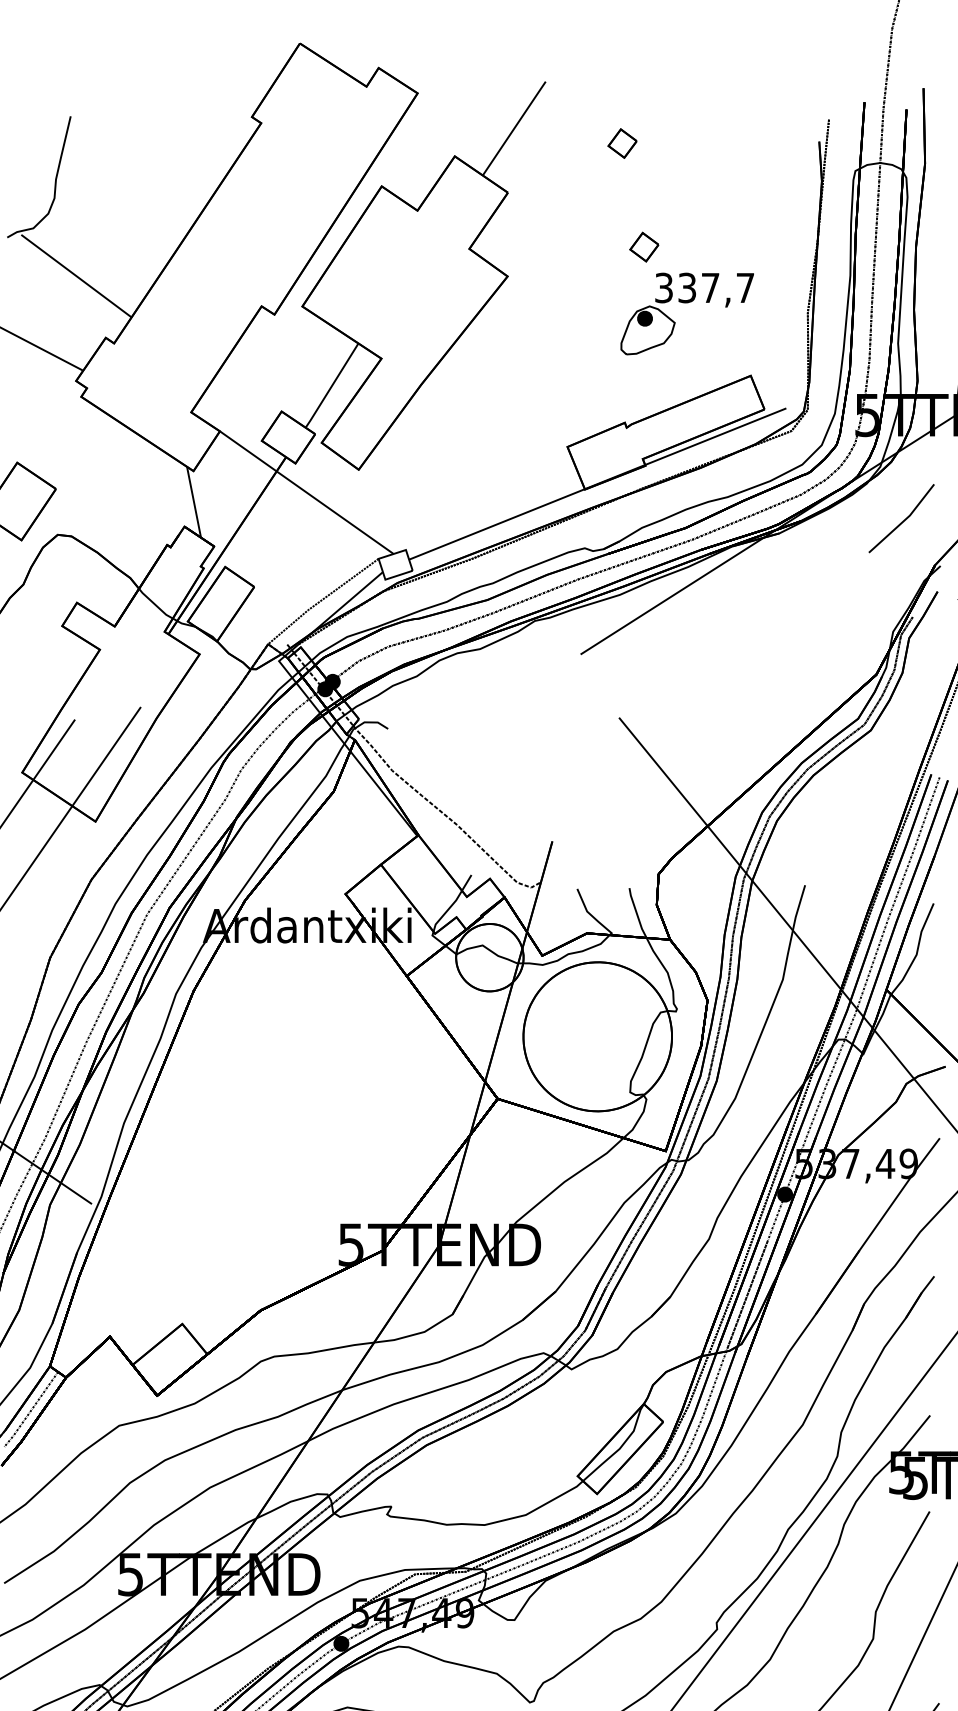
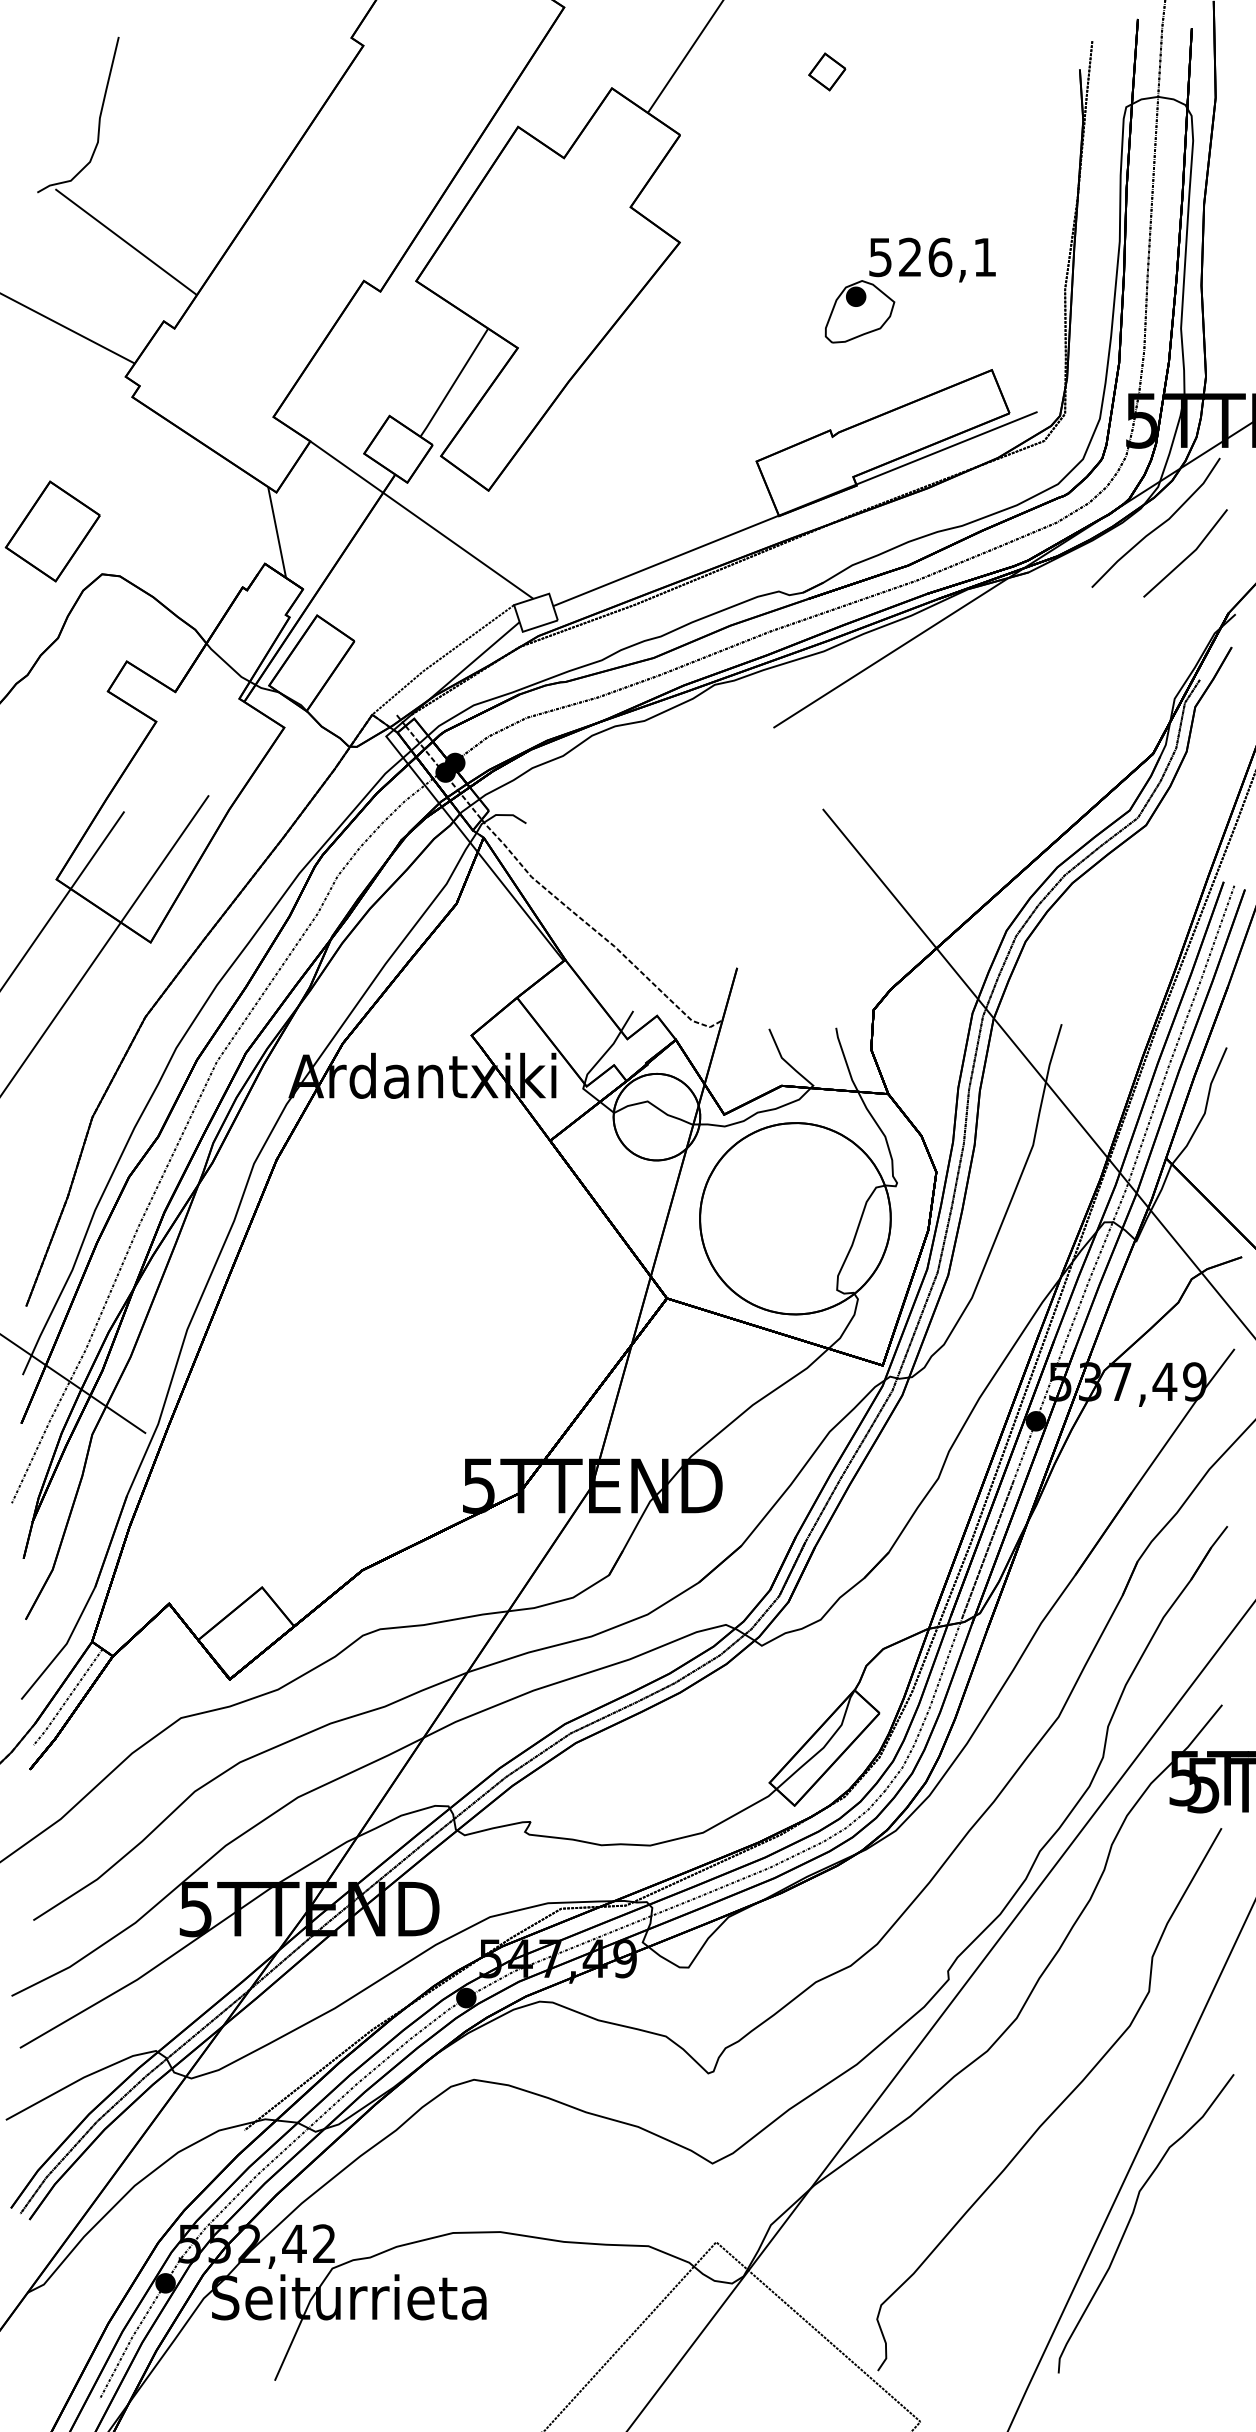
part: (644, 246) -> (855, 204), removed
text: (704, 288) -> (932, 257), 337,7 -> 526,1
curve: (880, 496) -> (1158, 525), added

